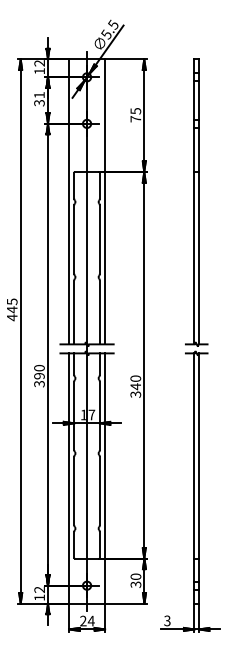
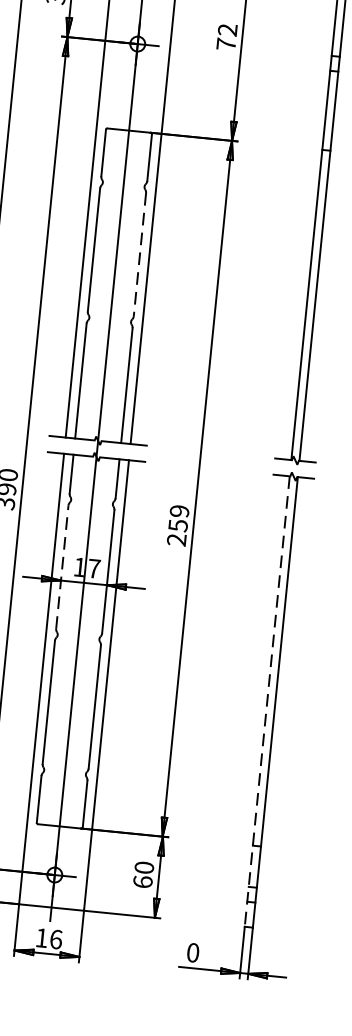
text: (135, 111) -> (227, 30), 75 -> 72
line: (99, 240) -> (139, 256), solid -> dashed
text: (135, 386) -> (177, 525), 340 -> 259
line: (74, 415) -> (62, 566), solid -> dashed
line: (194, 479) -> (267, 703), solid -> dashed
text: (135, 584) -> (142, 881), 30 -> 60
text: (87, 620) -> (49, 937), 24 -> 16
text: (167, 620) -> (193, 952), 3 -> 0

